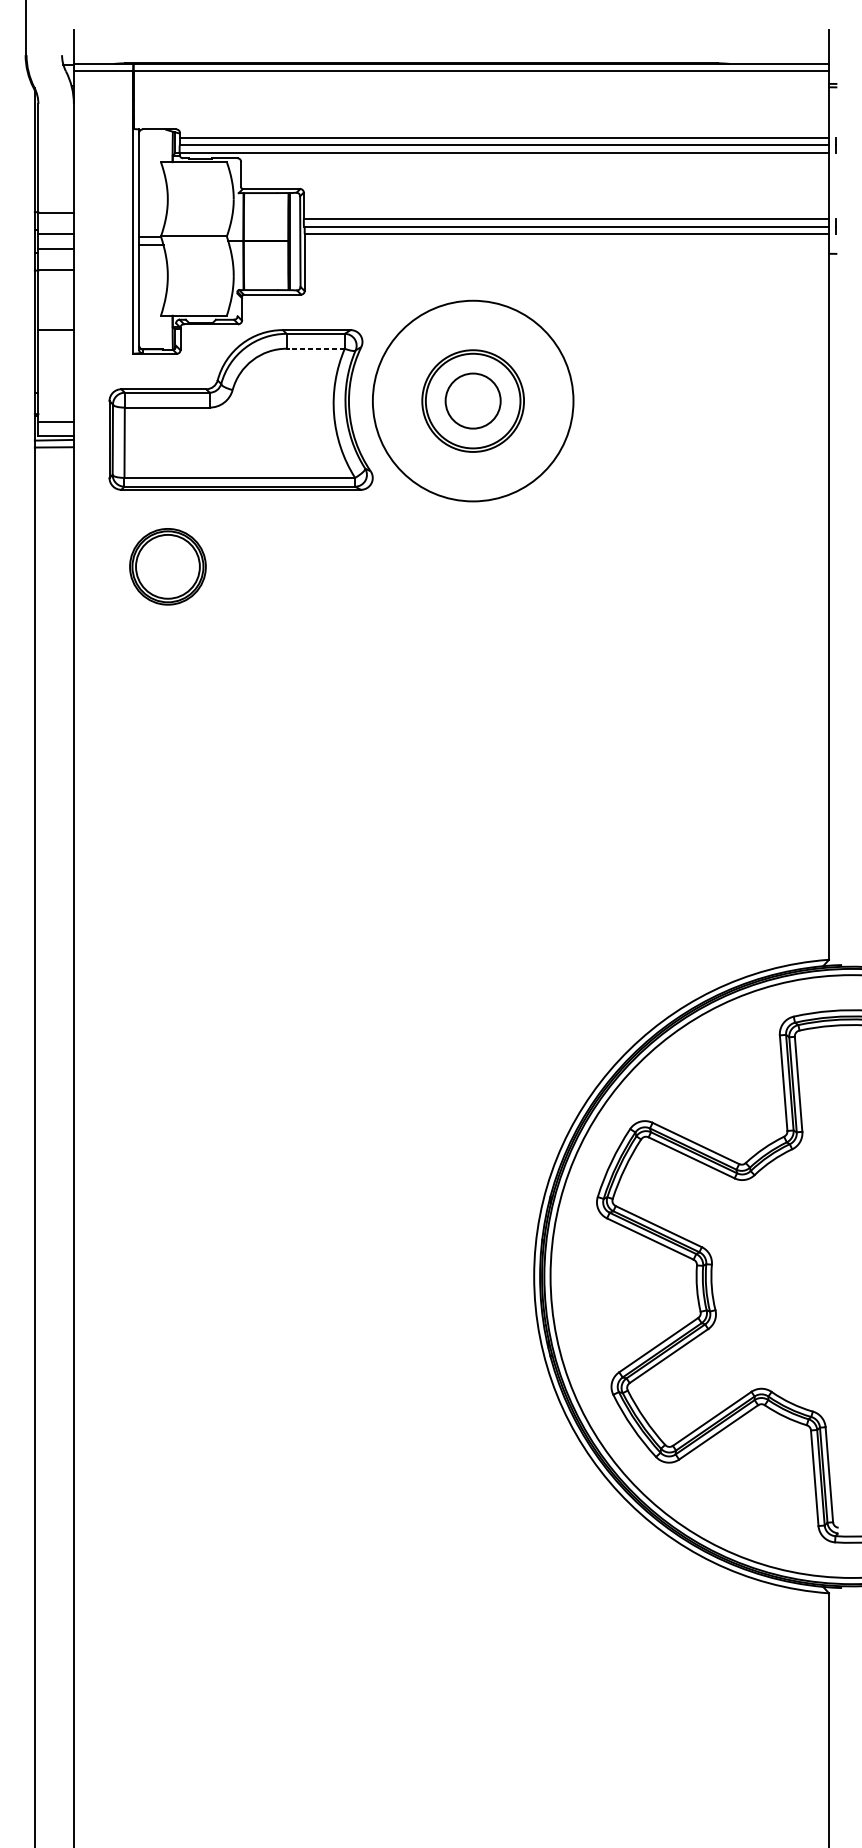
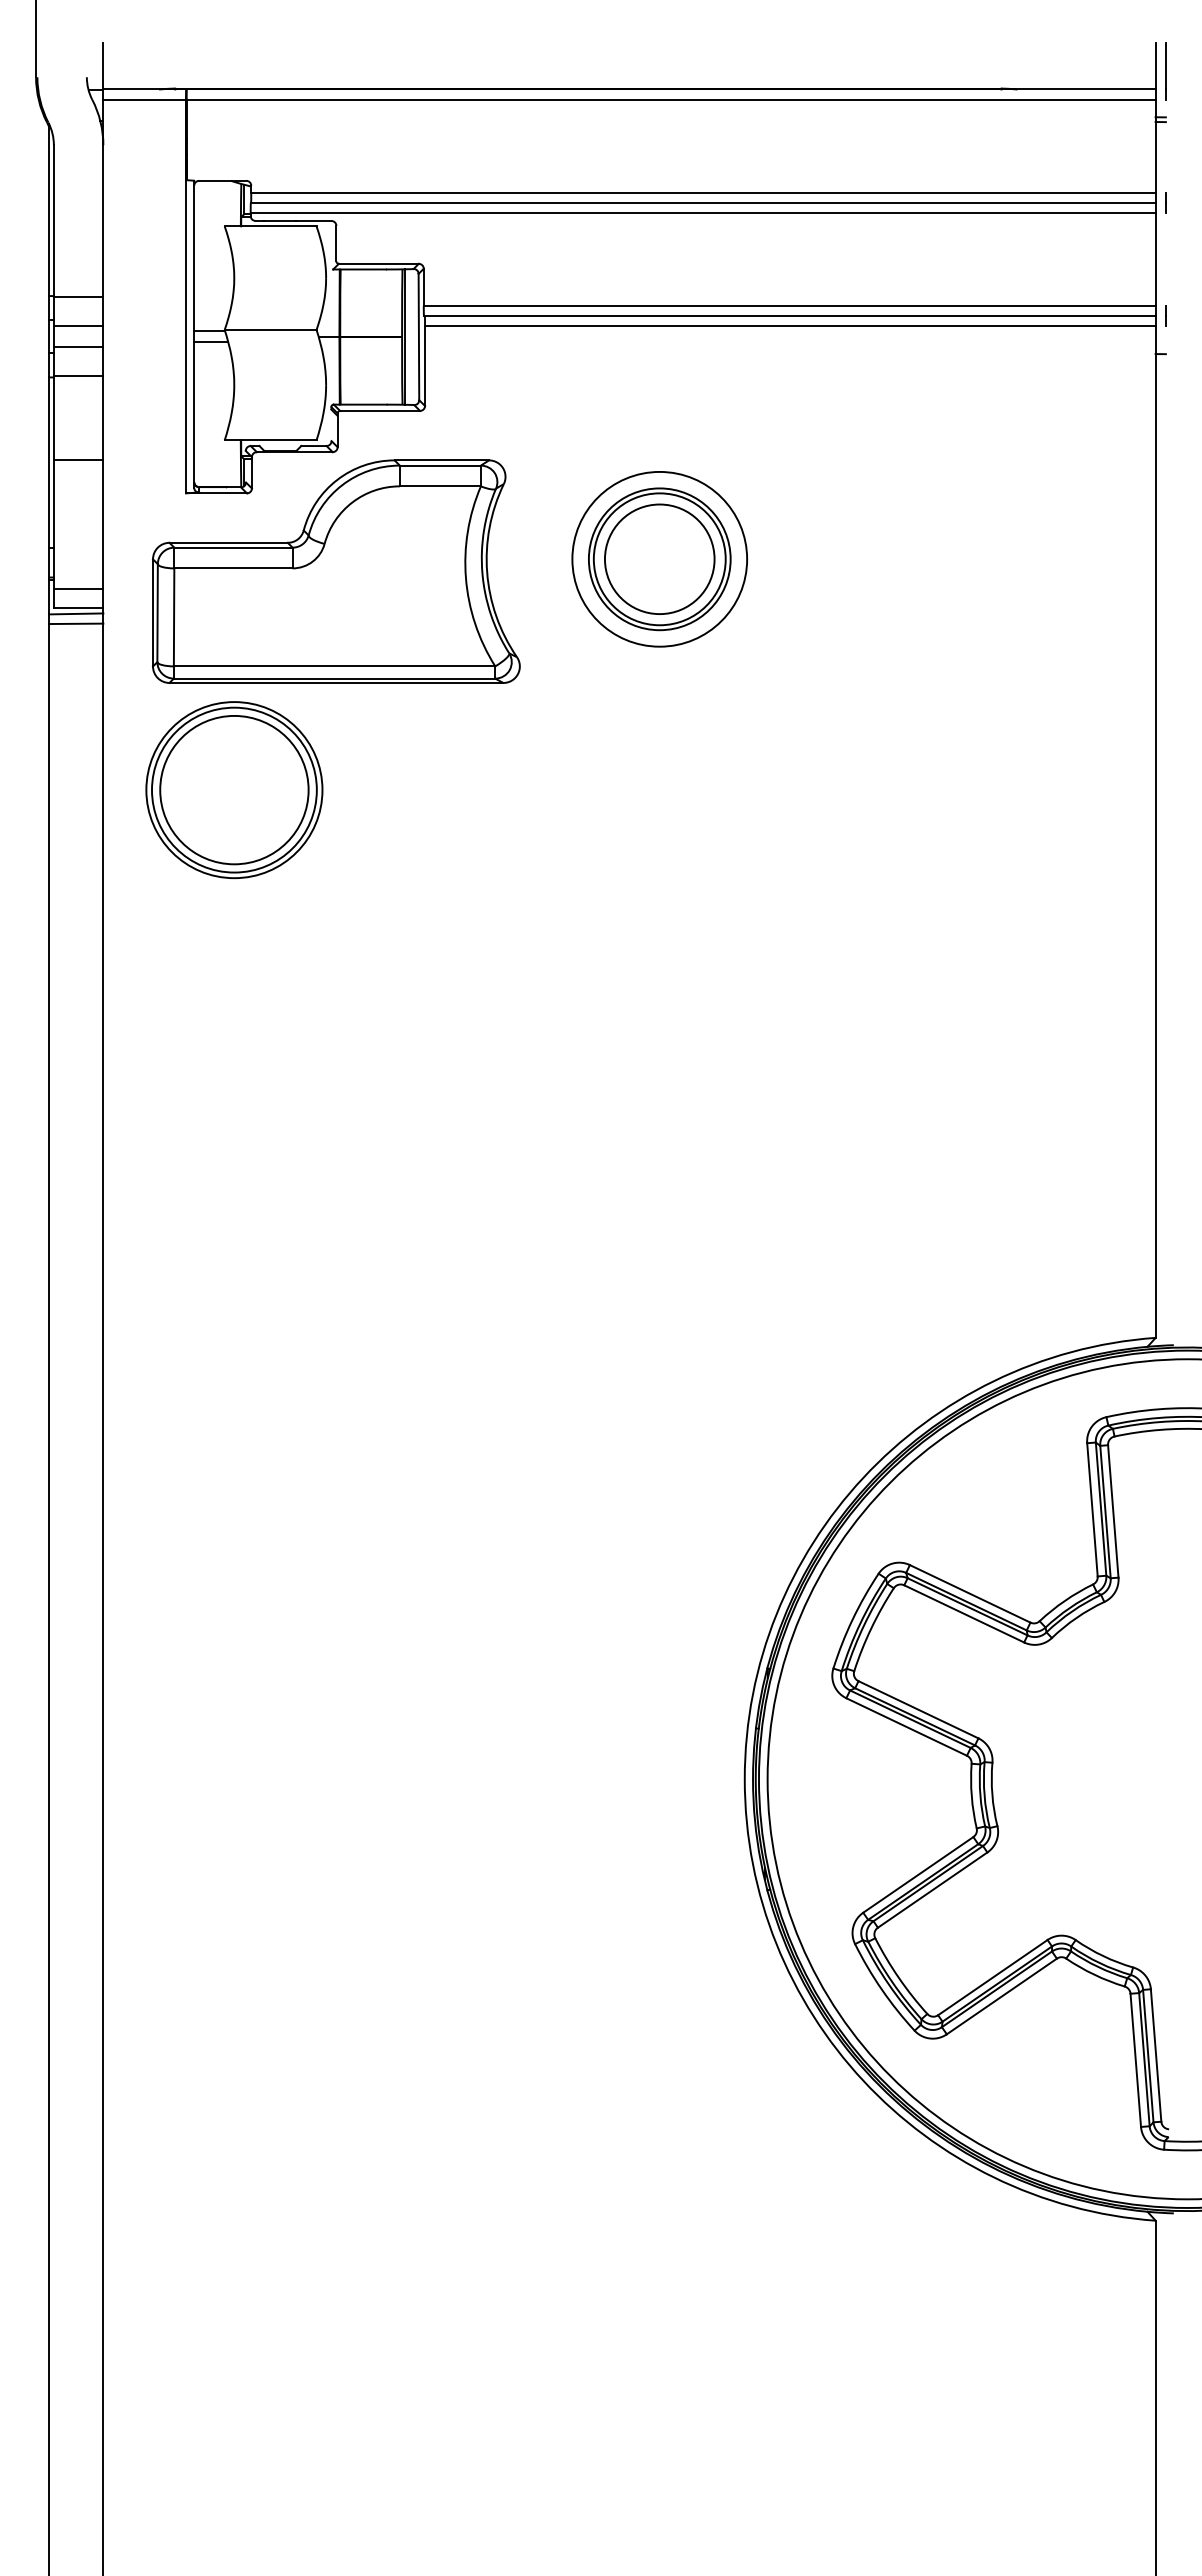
line: (836, 51) -> (1165, 71), added
line: (315, 348) -> (440, 486), dashed -> solid
circle: (472, 400) -> (659, 558), size x0.62
circle: (472, 401) -> (659, 559), size x1.43
part: (167, 566) -> (234, 790), size x1.67

